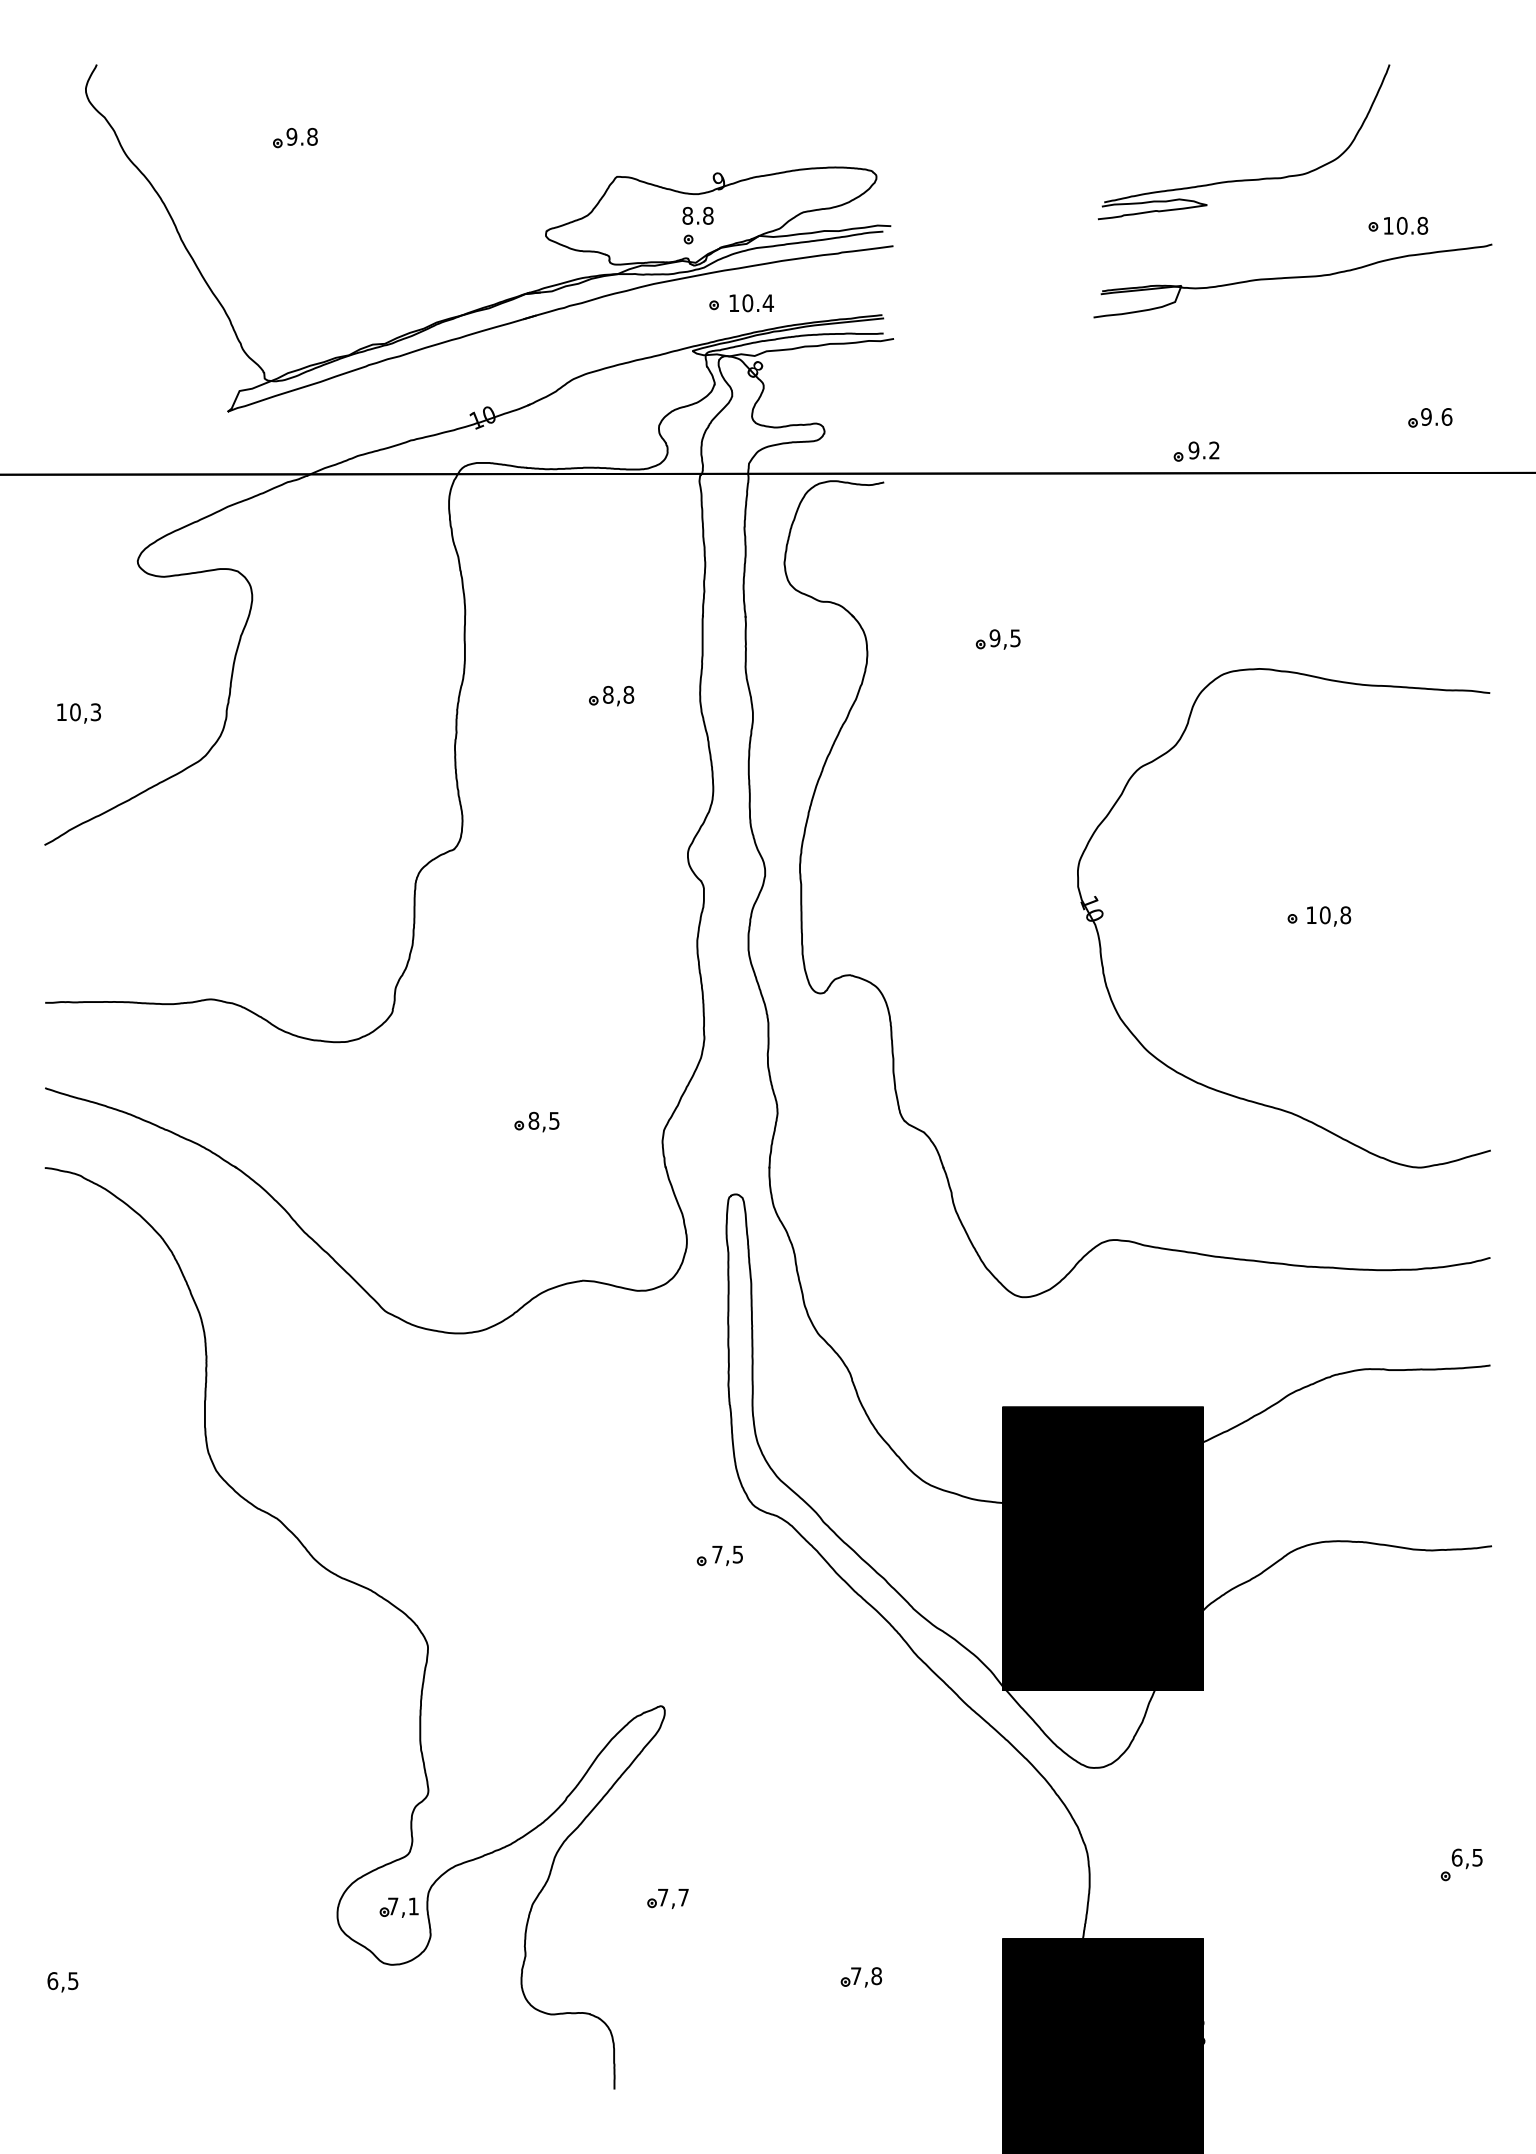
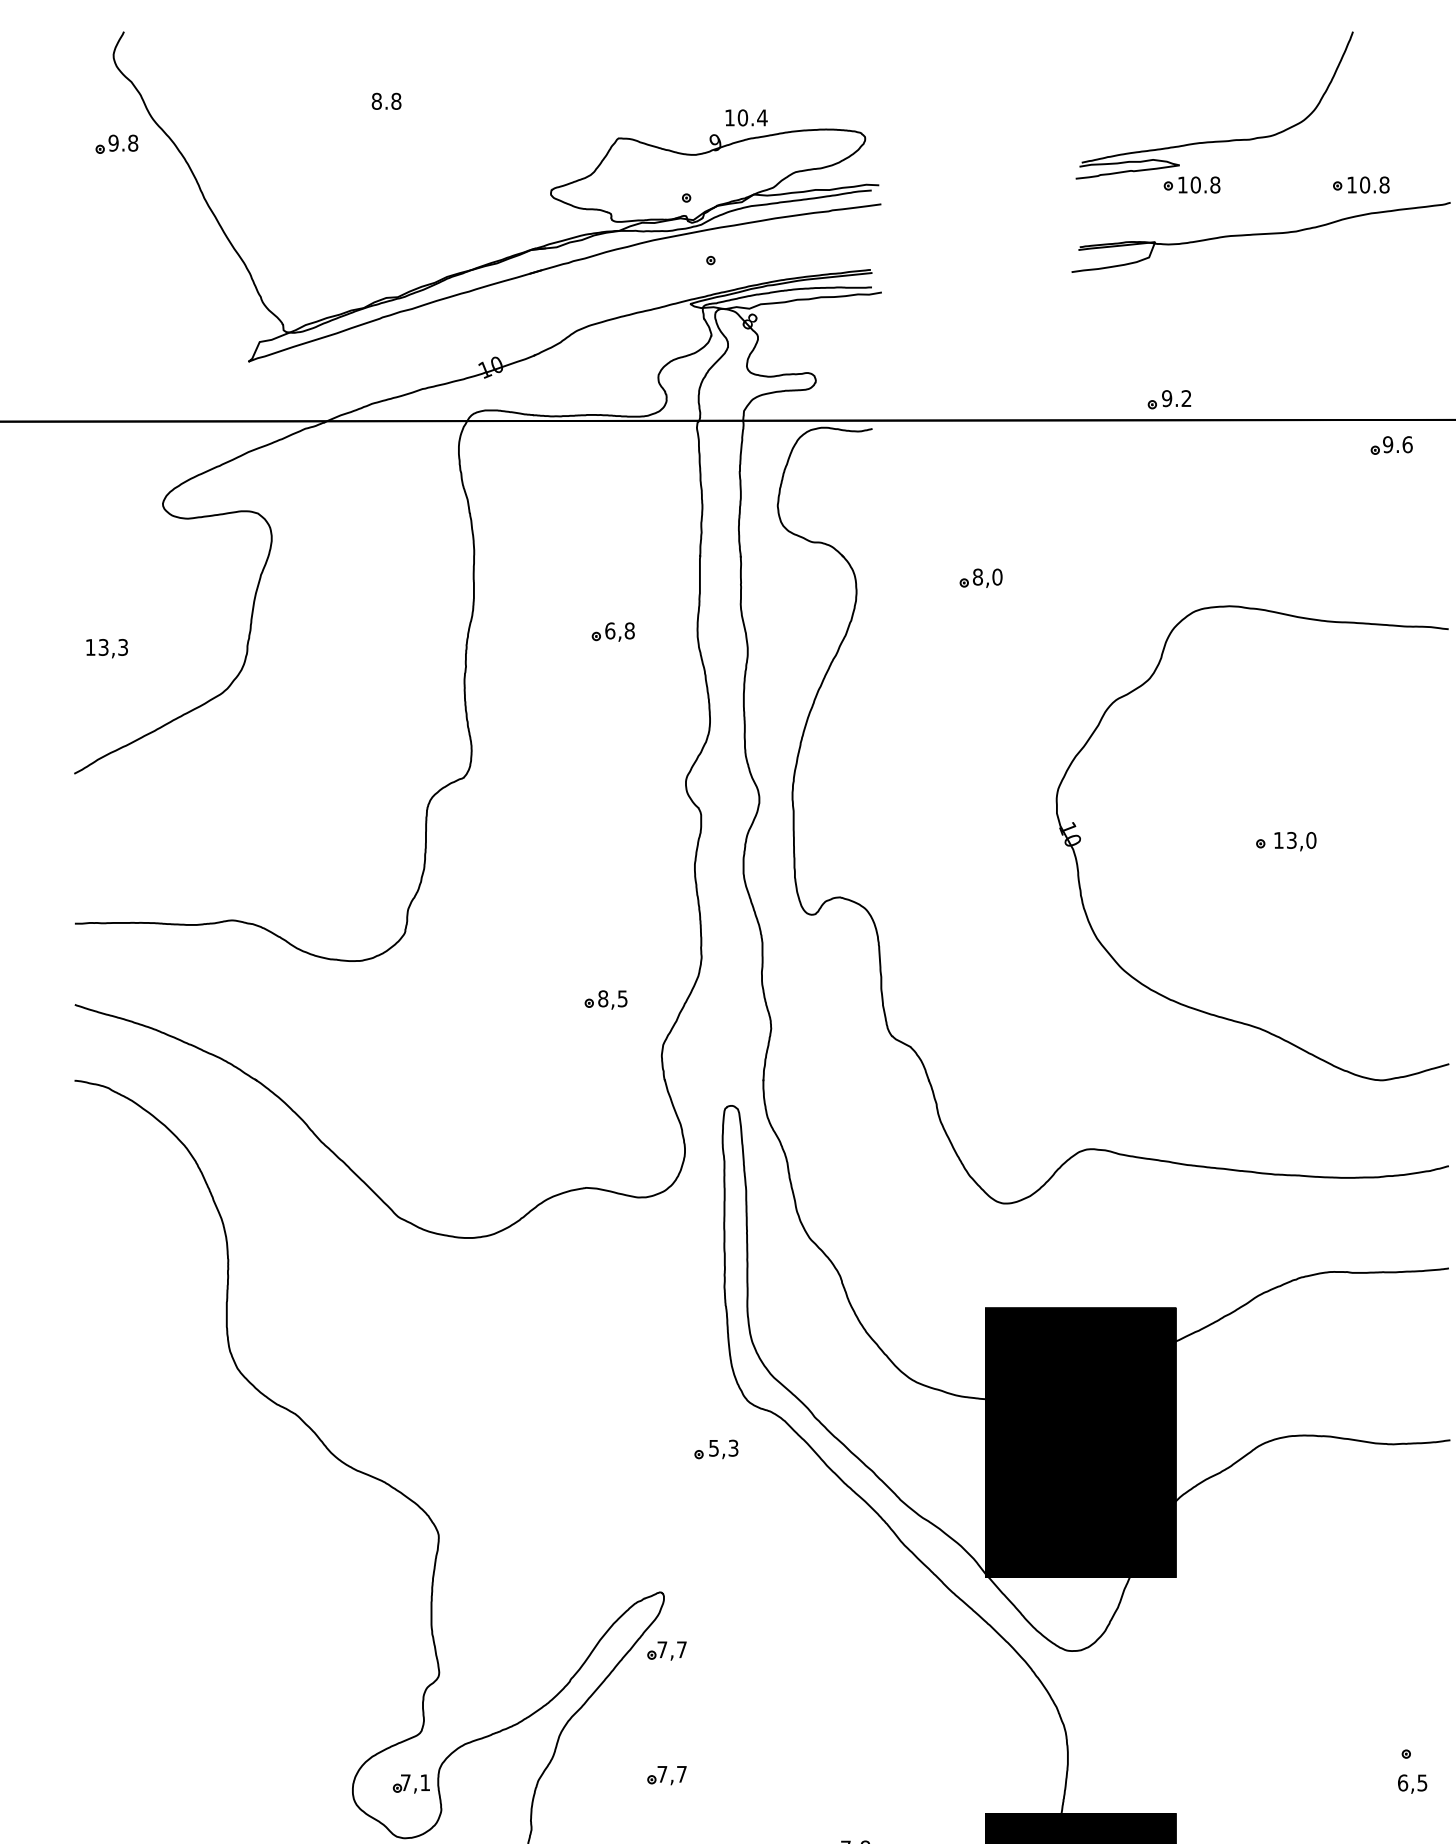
part: (295, 138) -> (117, 144), moved
text: (697, 215) -> (386, 101), moved
part: (1220, 225) -> (1192, 184), added
text: (751, 303) -> (746, 118), moved
part: (1430, 417) -> (1391, 445), moved
text: (1004, 638) -> (986, 577), 9,5 -> 8,0
text: (608, 694) -> (610, 630), 8,8 -> 6,8
text: (75, 712) -> (103, 647), 10,3 -> 13,3
text: (1335, 915) -> (1301, 840), 10,8 -> 13,0
part: (536, 1122) -> (605, 1000), moved
text: (727, 1554) -> (723, 1448), 7,5 -> 5,3
part: (667, 1767) -> (666, 1650), added
text: (1466, 1858) -> (1411, 1783), moved

